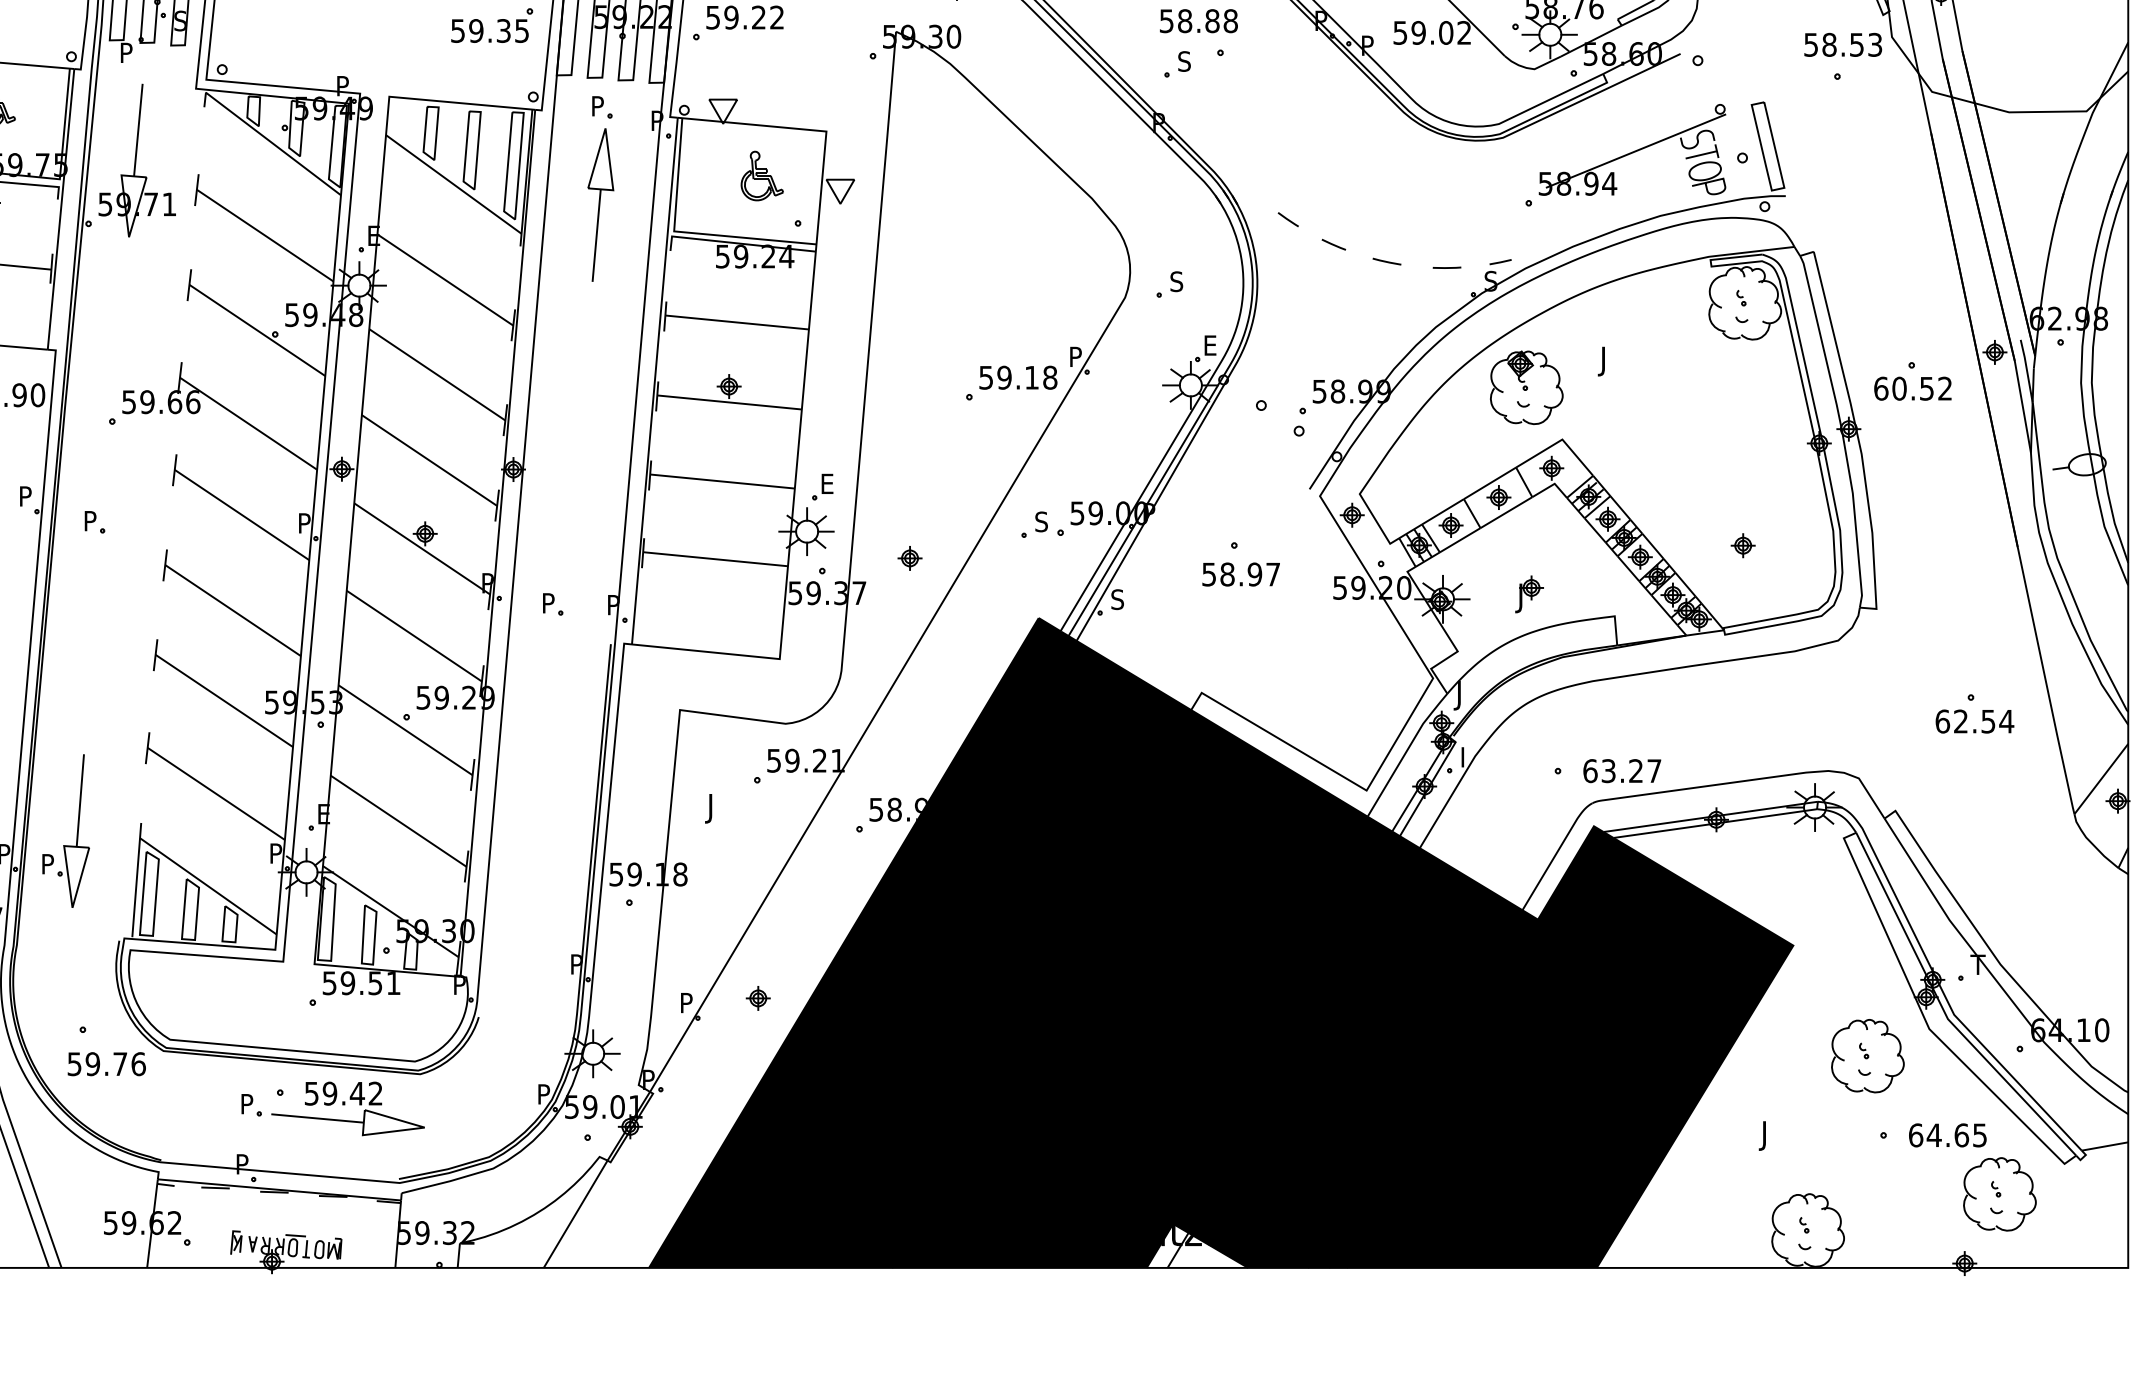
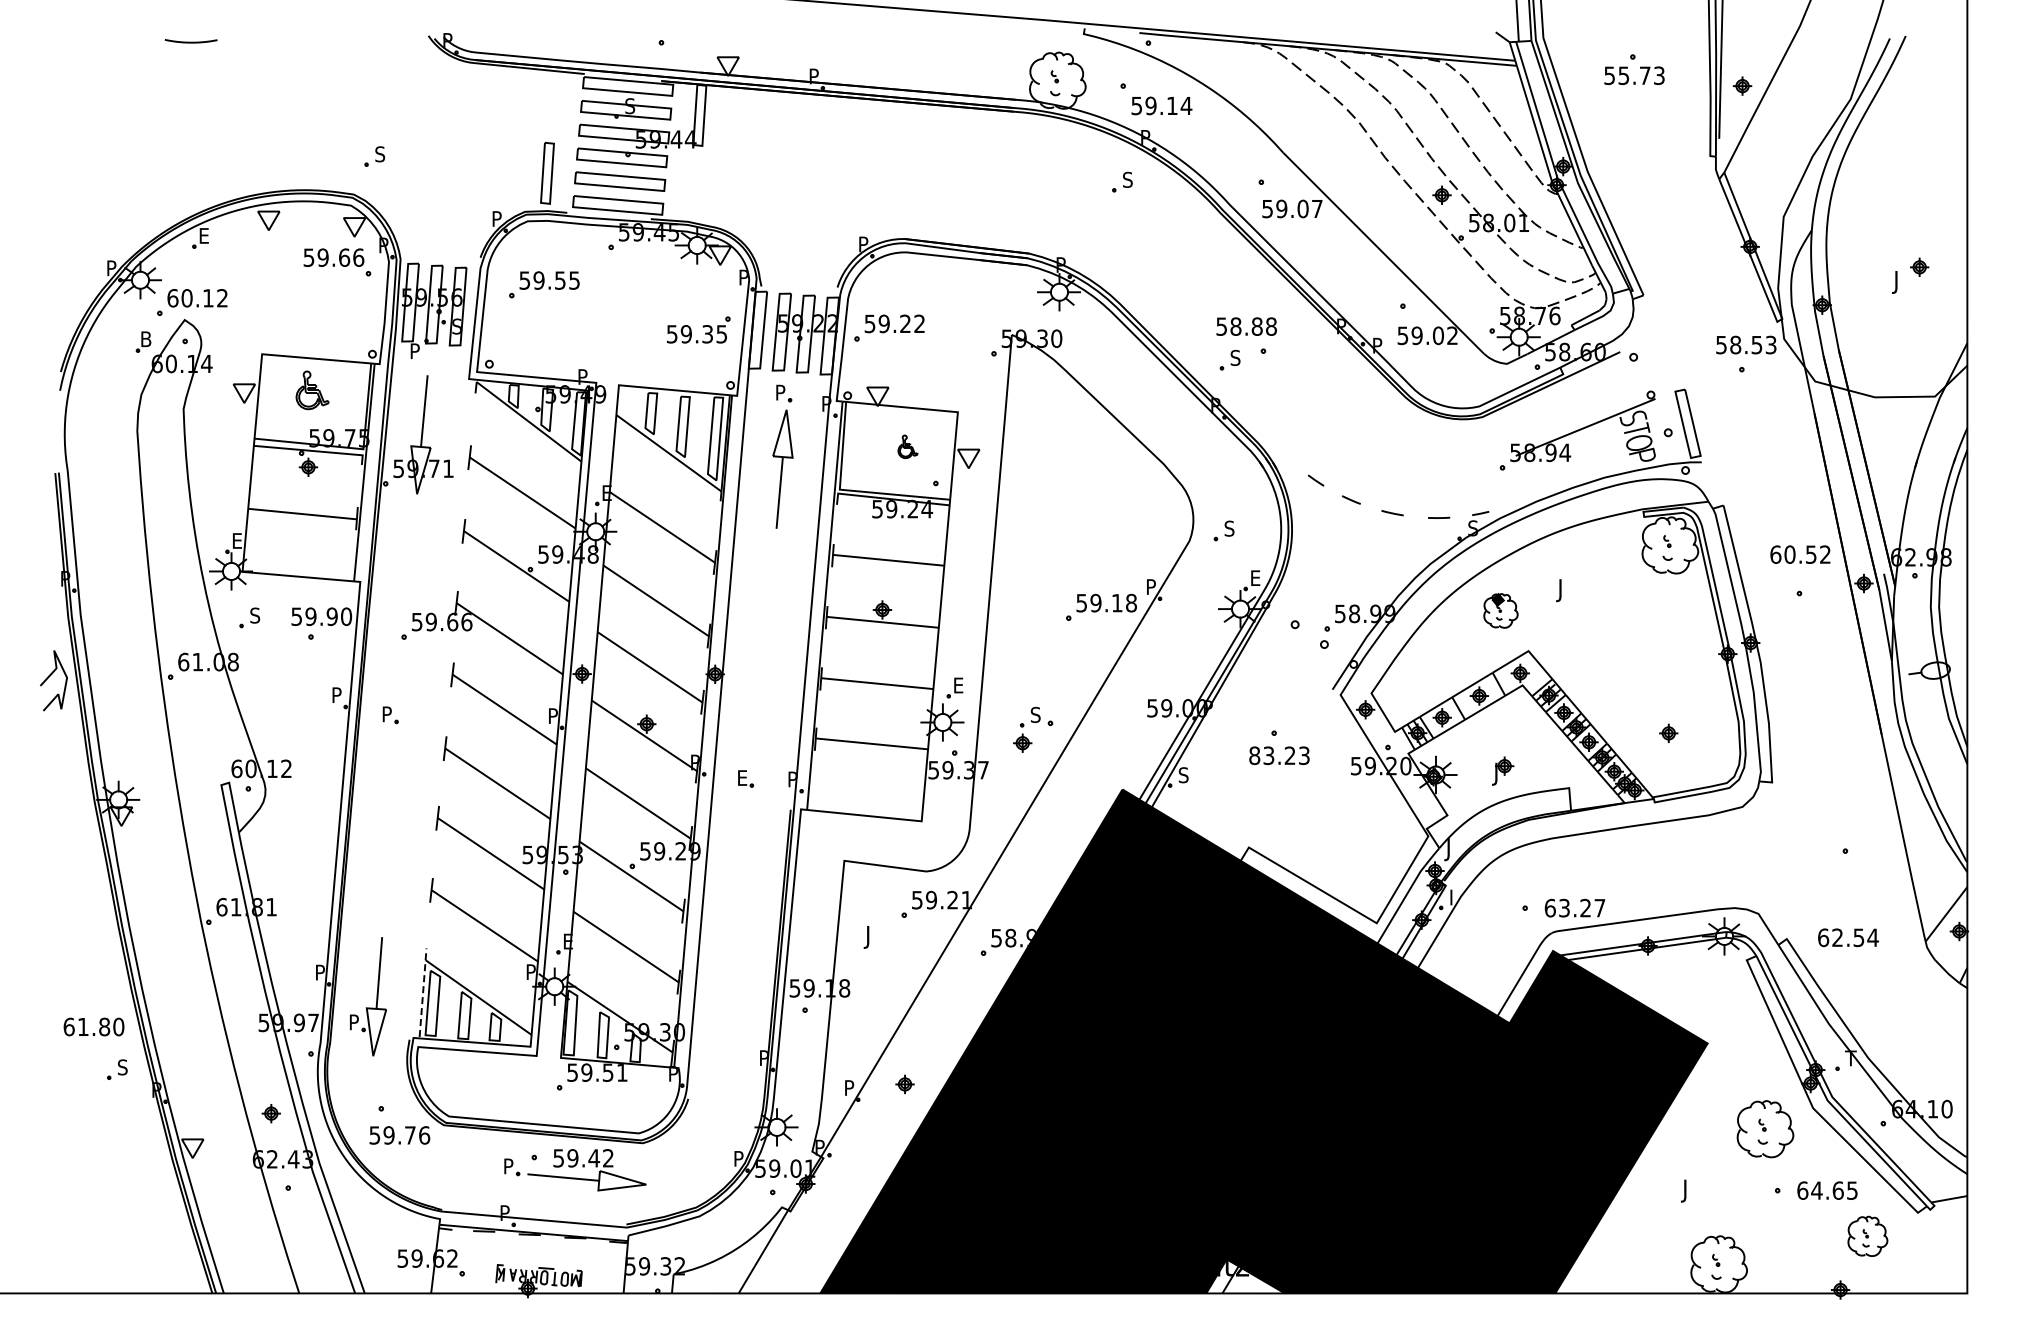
part: (761, 175) -> (907, 446), size x0.6
part: (1526, 387) -> (1500, 610), size x0.6
text: (1913, 388) -> (1800, 554), moved
part: (1042, 523) -> (1036, 716), moved
text: (1241, 574) -> (1279, 755), 58.97 -> 83.23
text: (549, 602) -> (743, 777), P -> E
text: (1974, 721) -> (1848, 937), moved
part: (76, 830) -> (376, 996), moved
line: (137, 879) -> (423, 992), solid -> dashed
part: (1999, 1194) -> (1867, 1236), size x0.7

